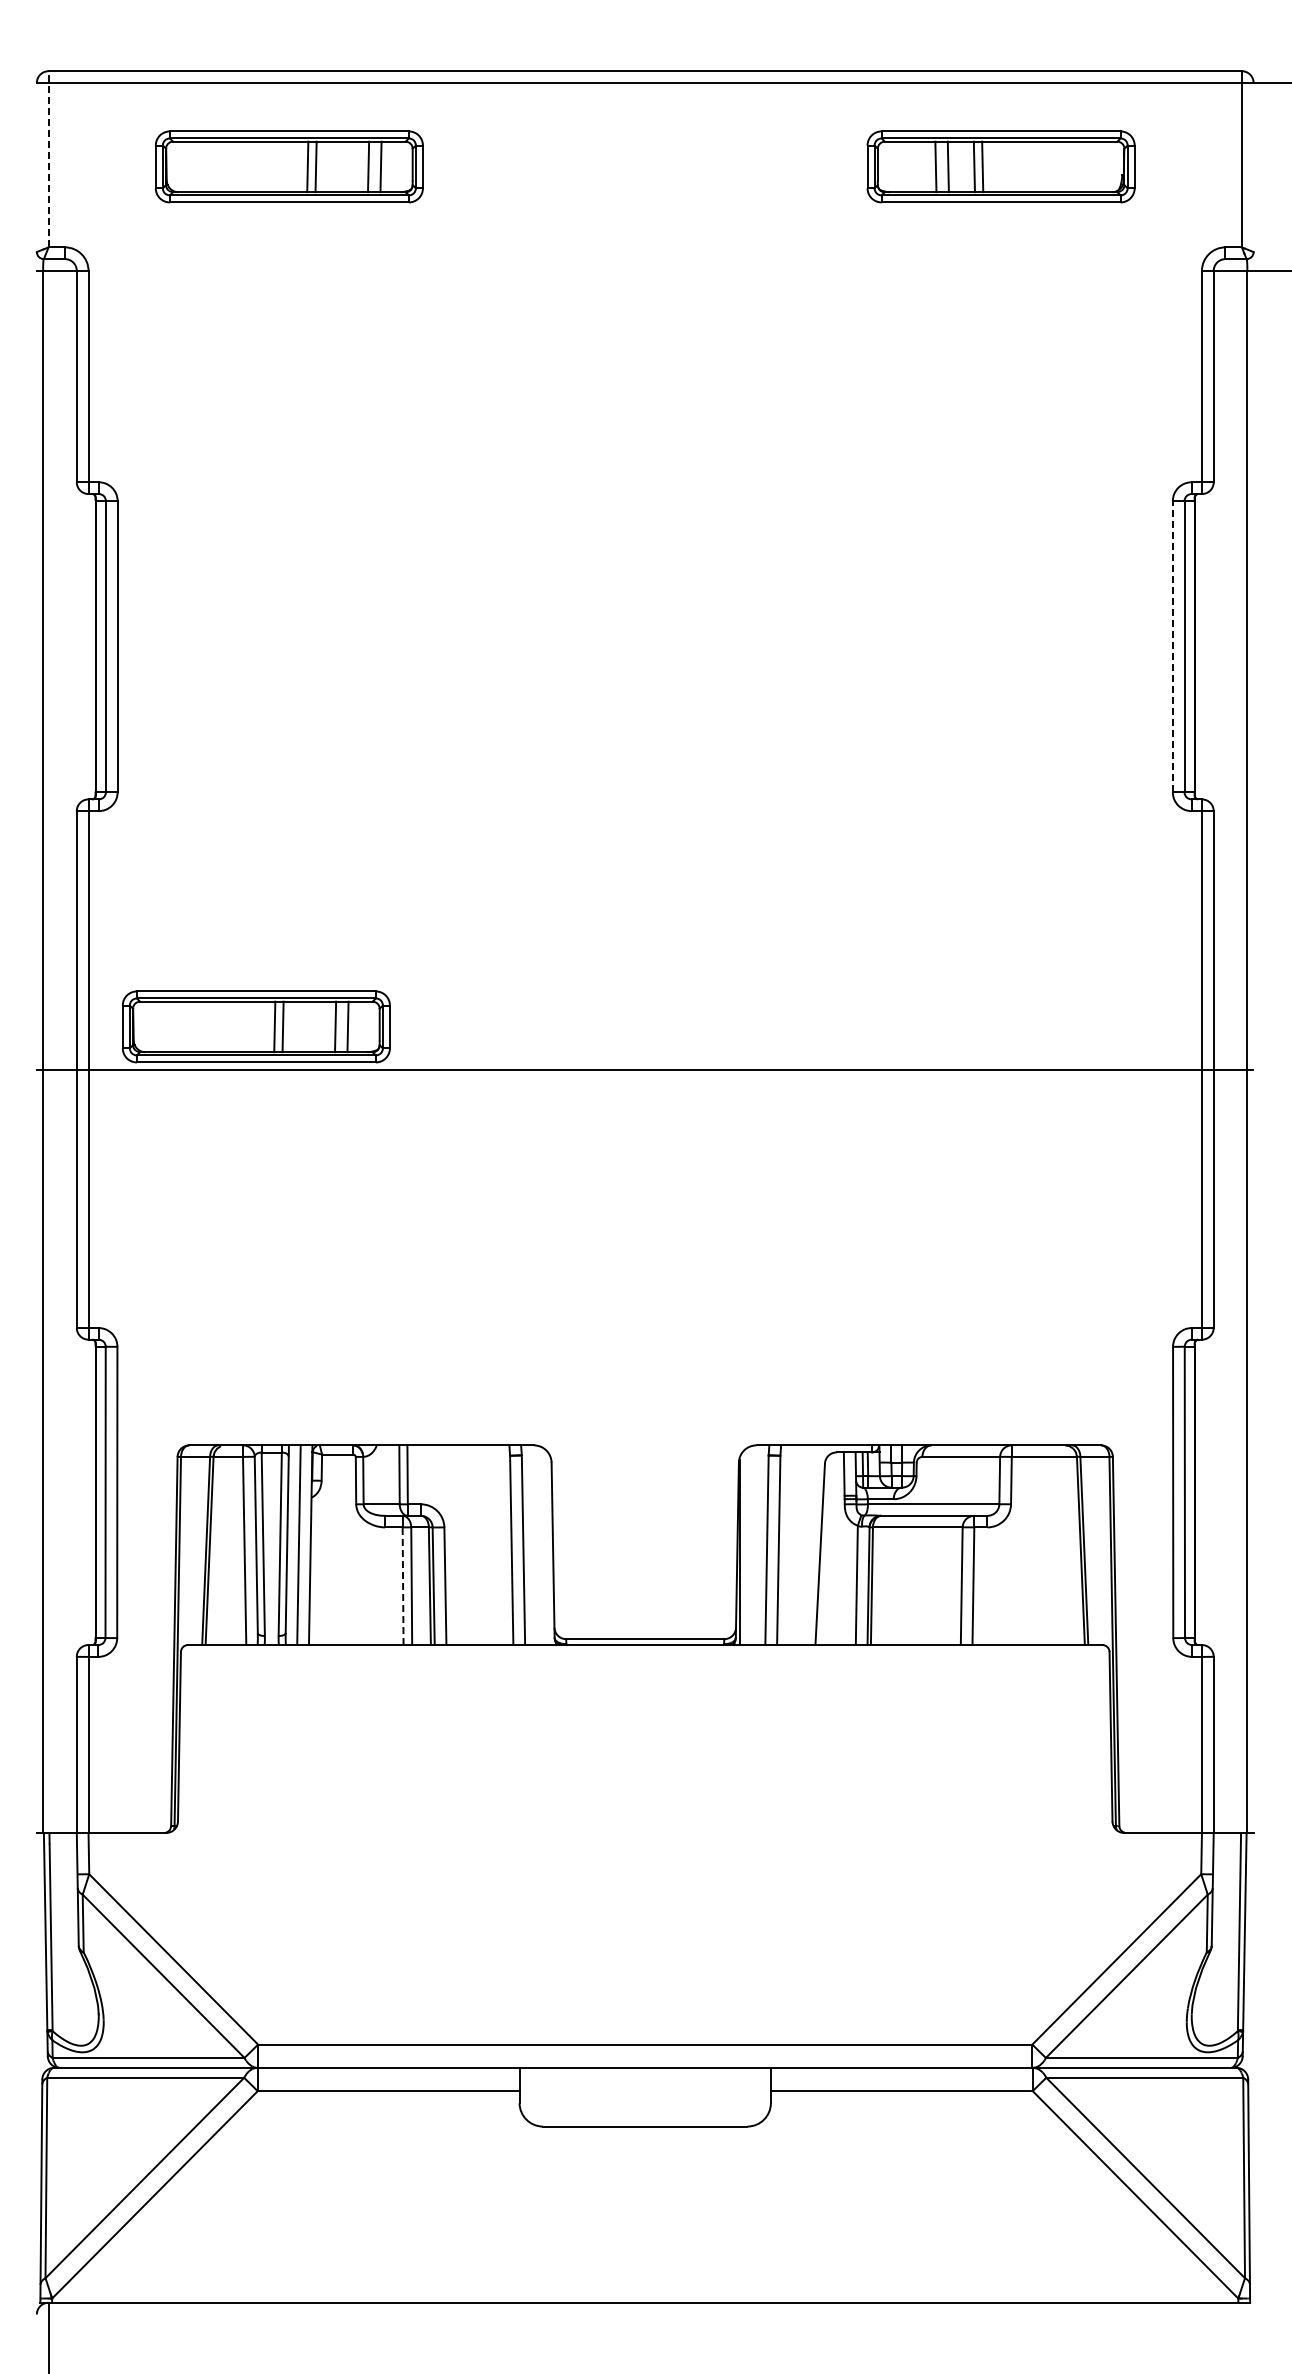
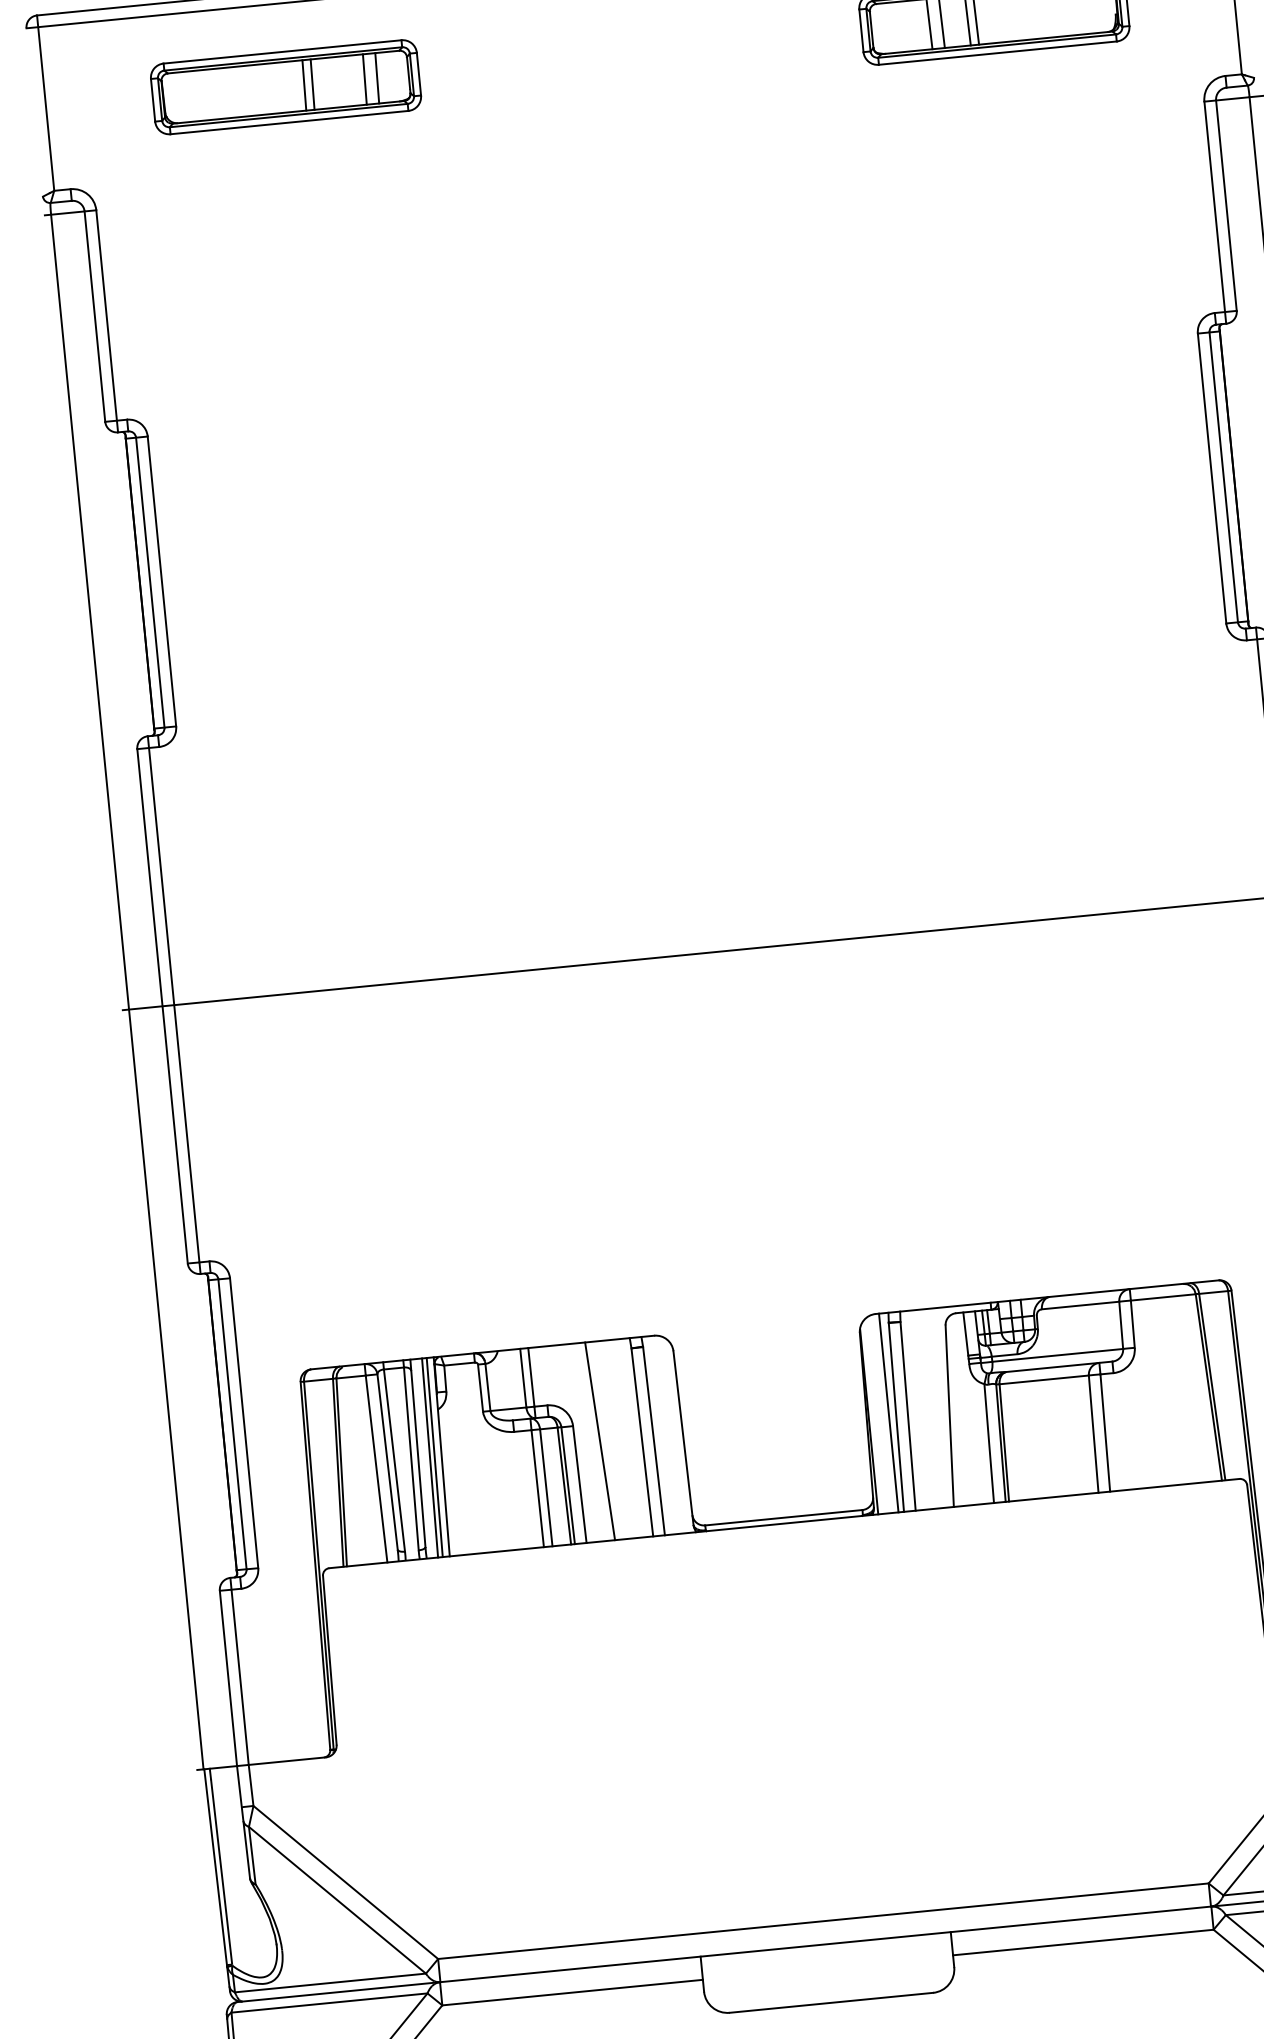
line: (48, 158) -> (45, 102), dashed -> solid
line: (1172, 646) -> (1211, 478), dashed -> solid
part: (255, 1026) -> (336, 946), removed
line: (303, 1545) -> (434, 1457), added
line: (469, 1545) -> (599, 1441), added
line: (759, 1545) -> (888, 1413), added
line: (403, 1586) -> (538, 1488), dashed -> solid

